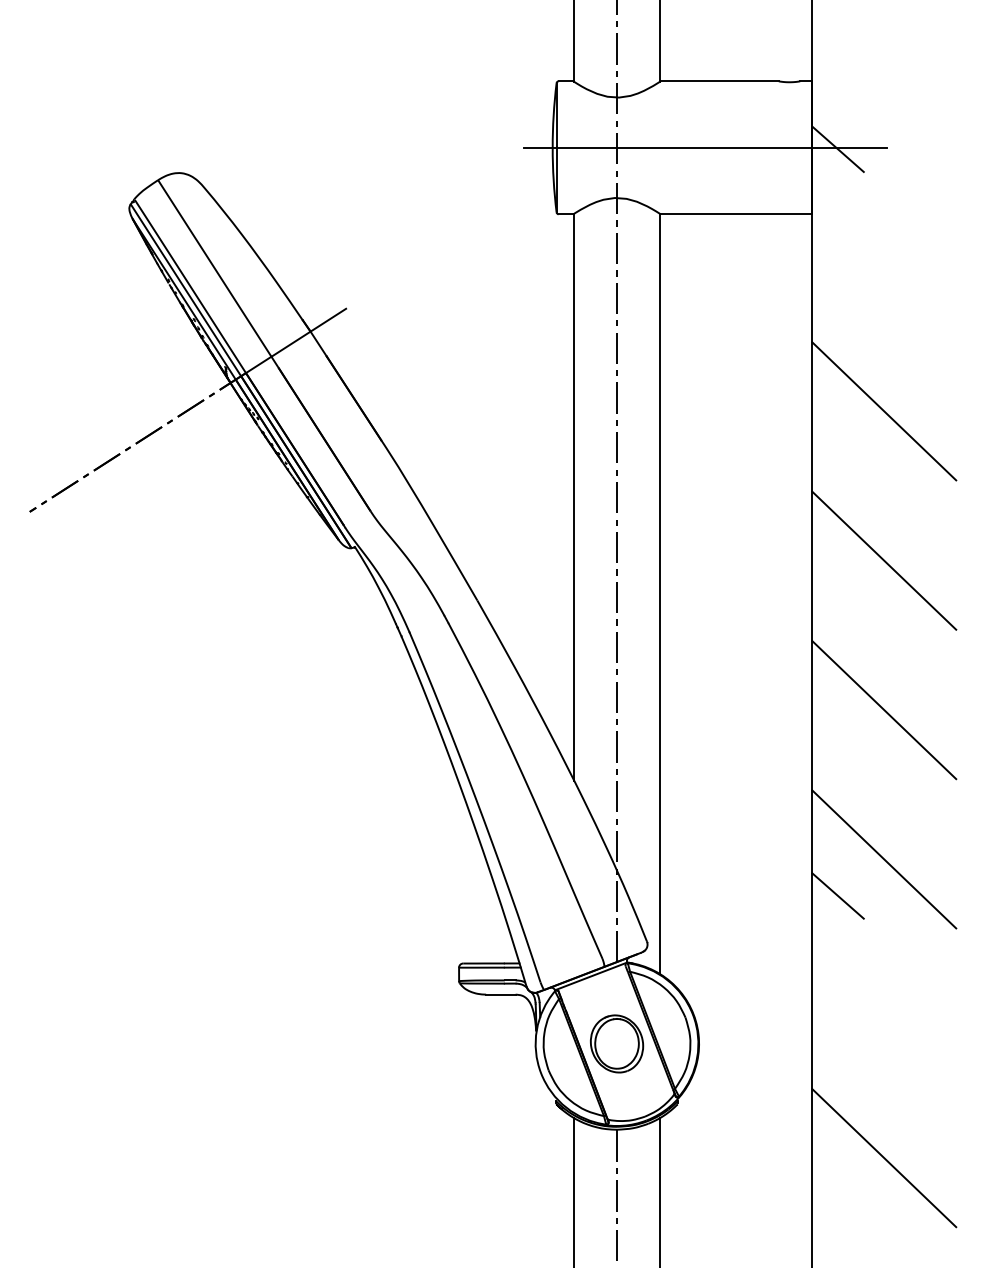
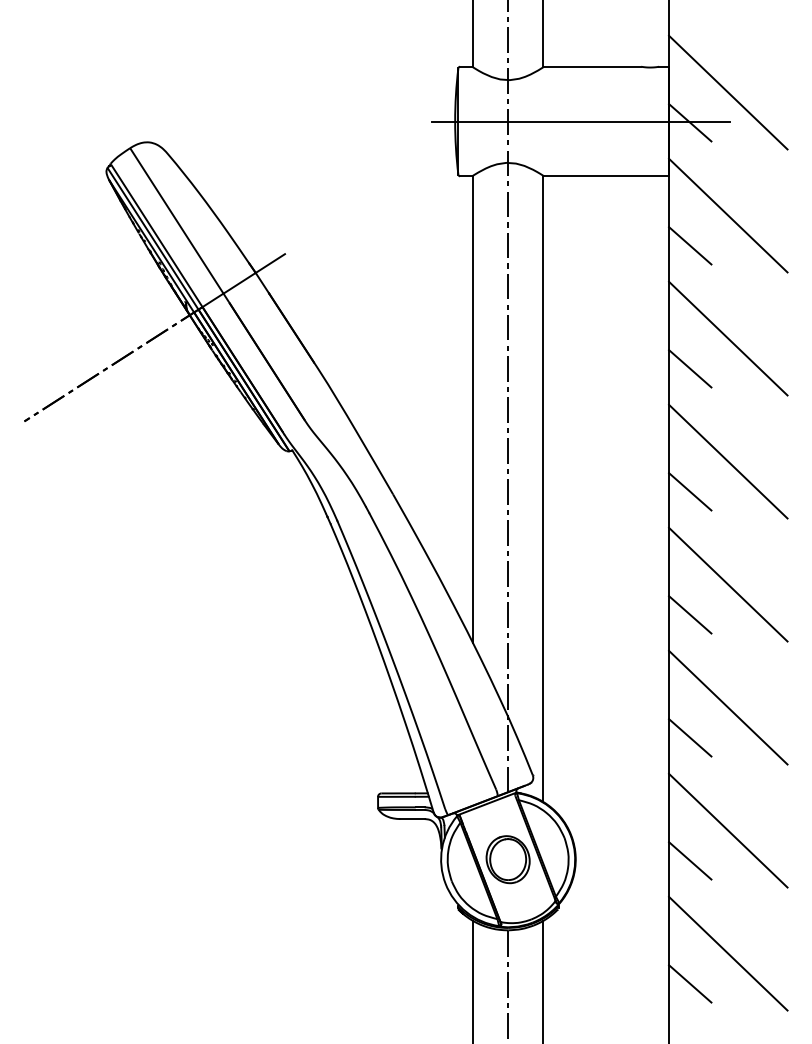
line: (884, 112) -> (728, 92), added
line: (884, 262) -> (728, 215), added
line: (837, 298) -> (689, 245), added
line: (837, 447) -> (689, 368), added
line: (837, 597) -> (689, 491), added
line: (837, 746) -> (689, 614), added
line: (884, 1008) -> (728, 830), added
line: (837, 1045) -> (689, 860), added
line: (837, 1194) -> (689, 983), added

